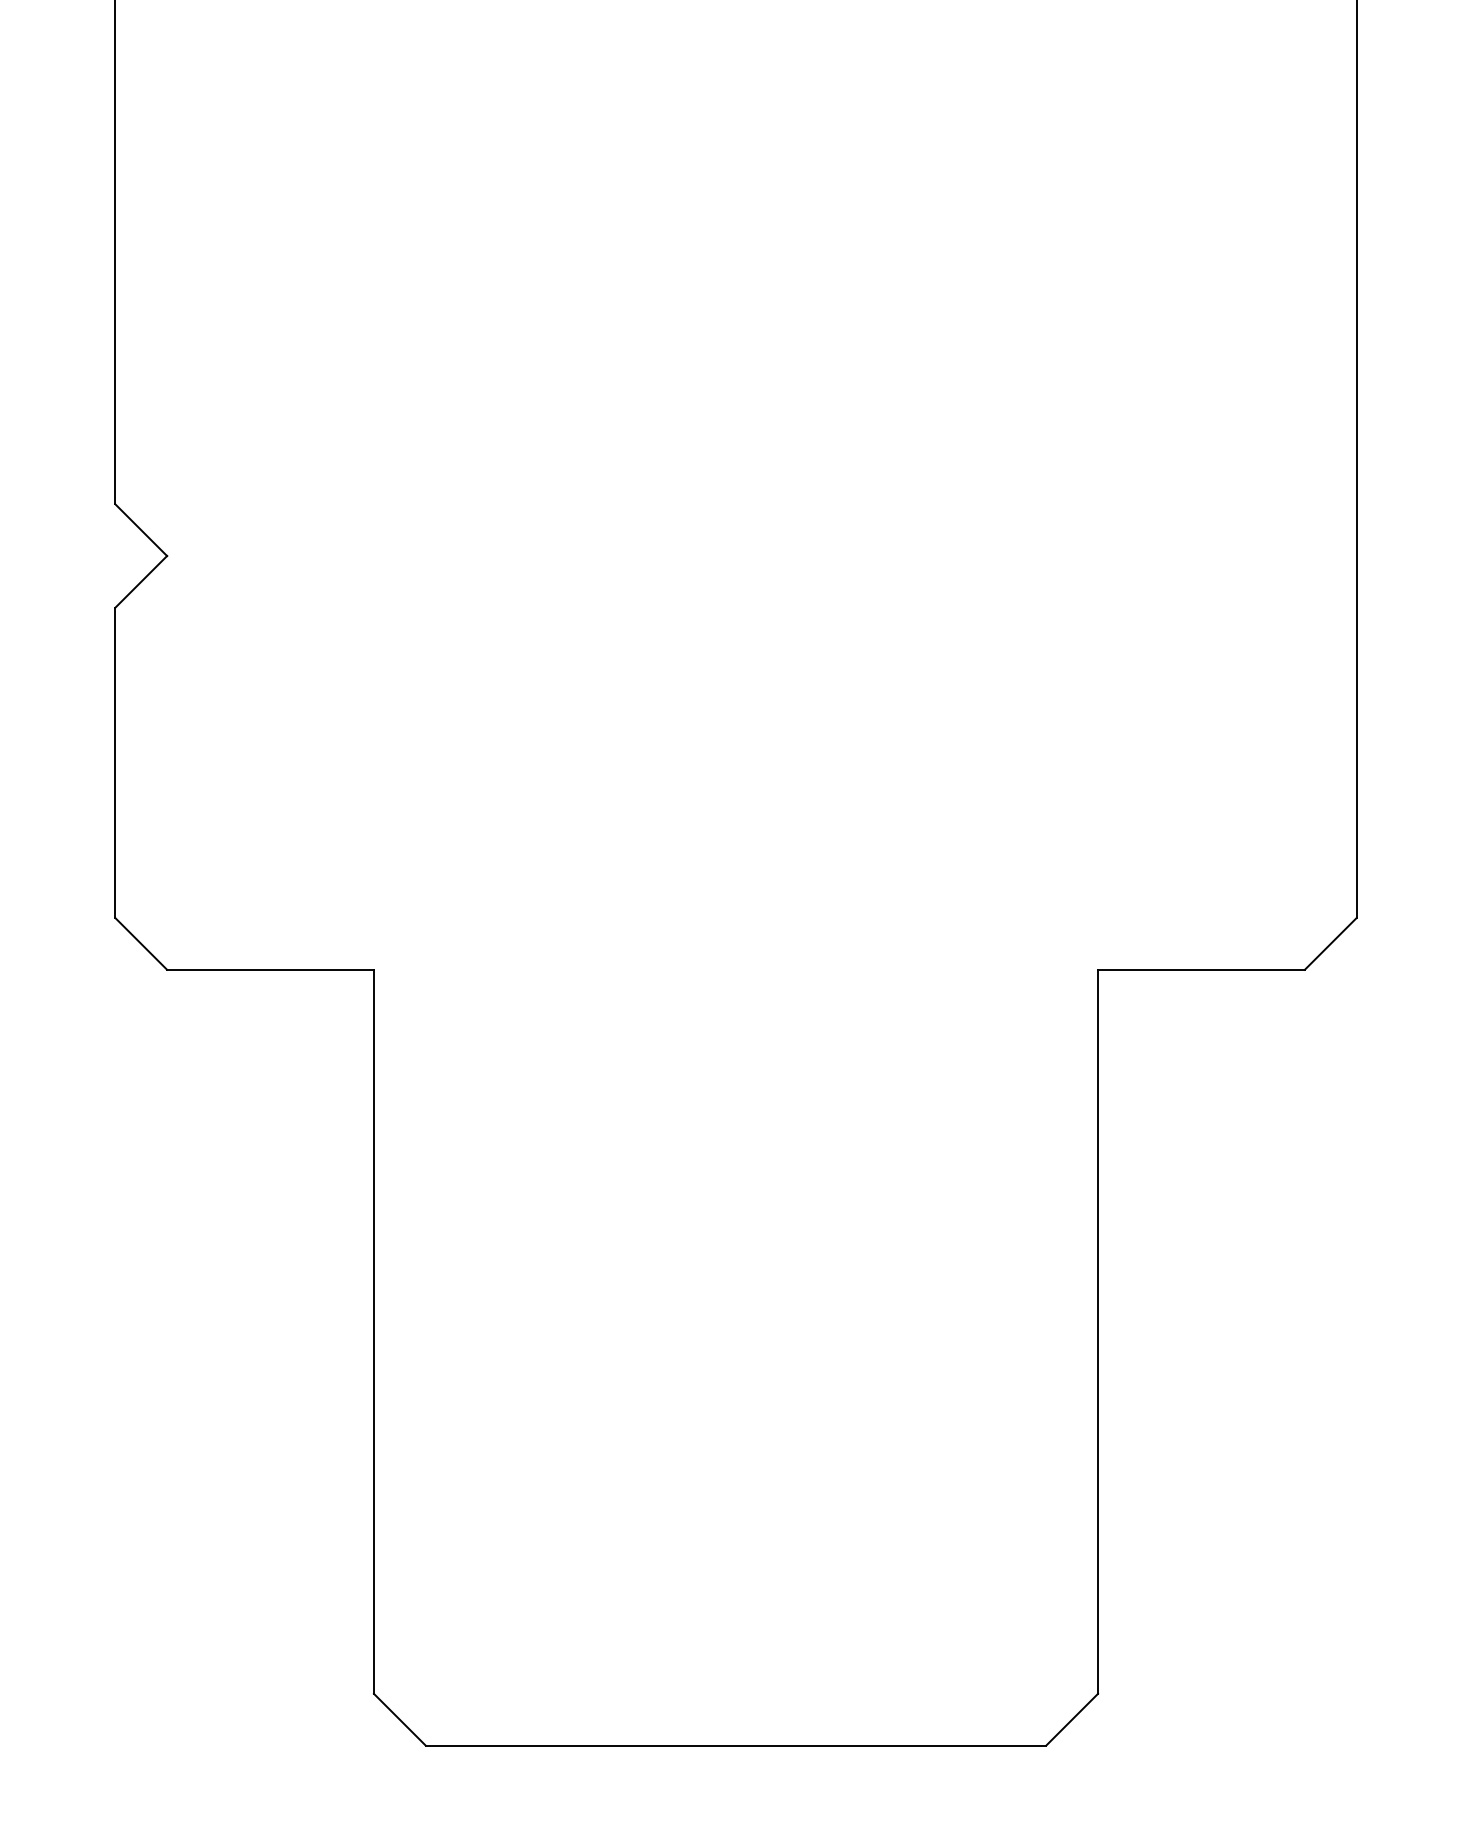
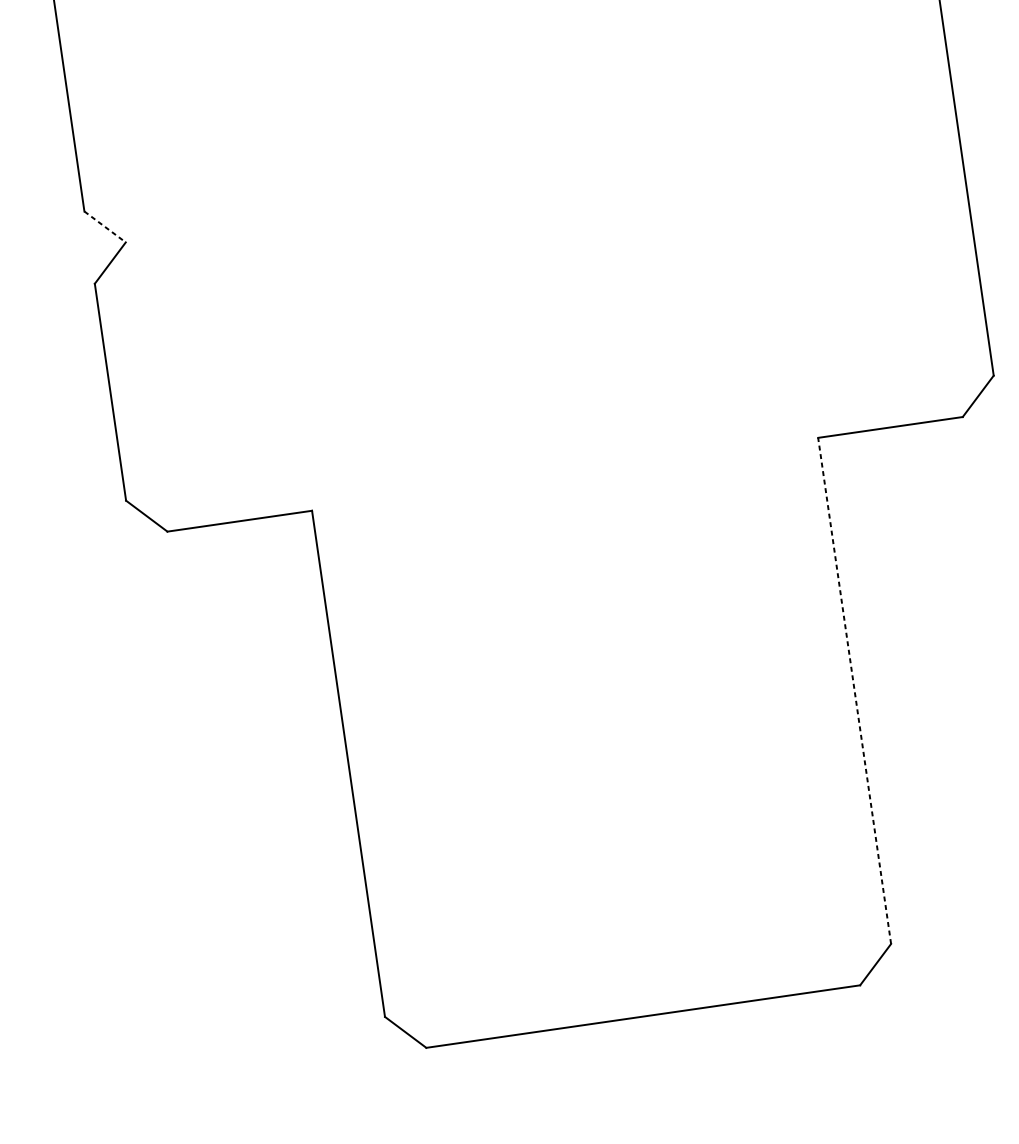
line: (141, 530) -> (105, 227), solid -> dashed
line: (1098, 1331) -> (854, 690), solid -> dashed

